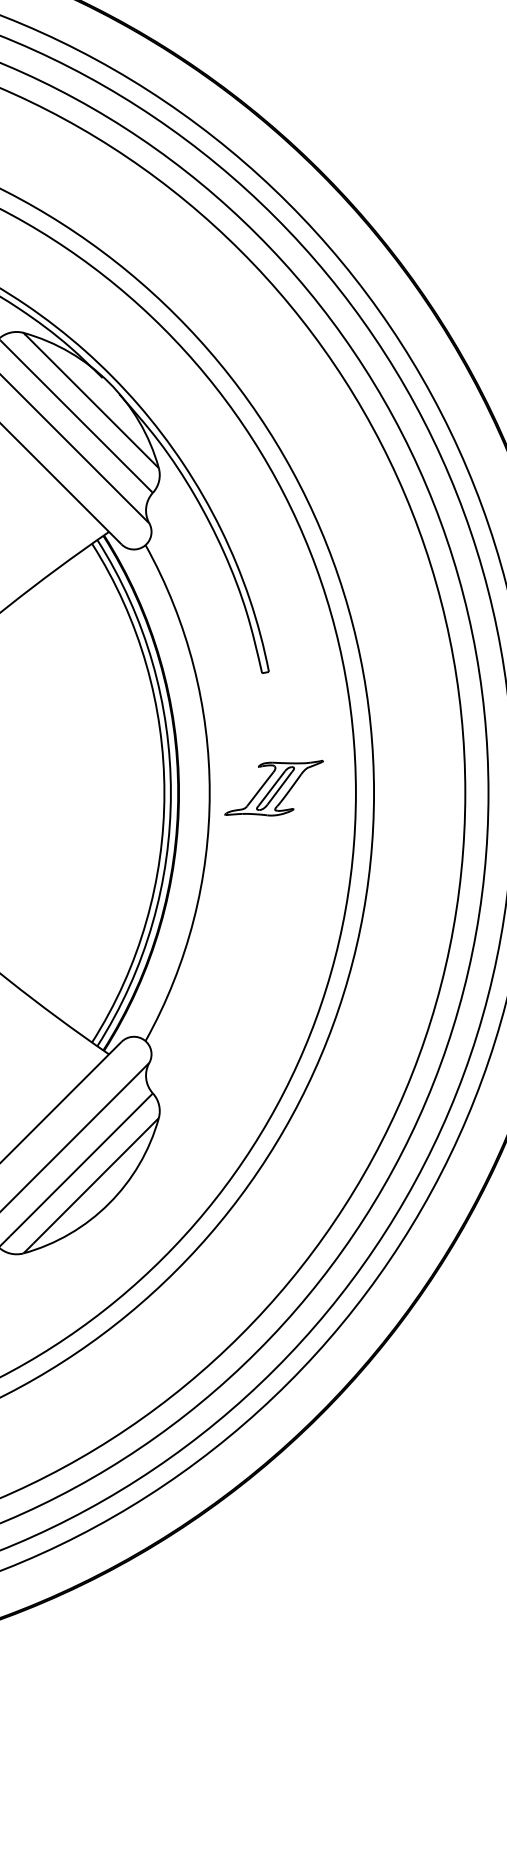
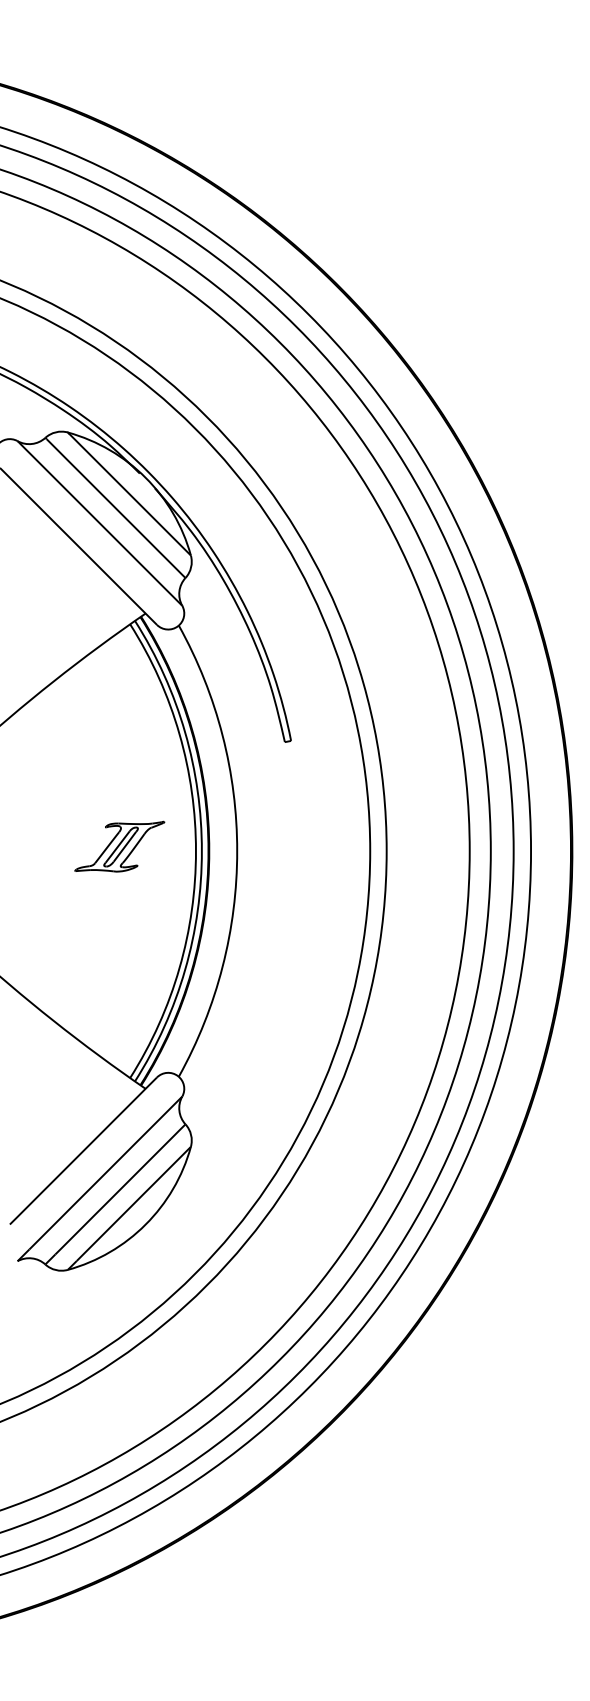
part: (273, 787) -> (119, 846), moved

